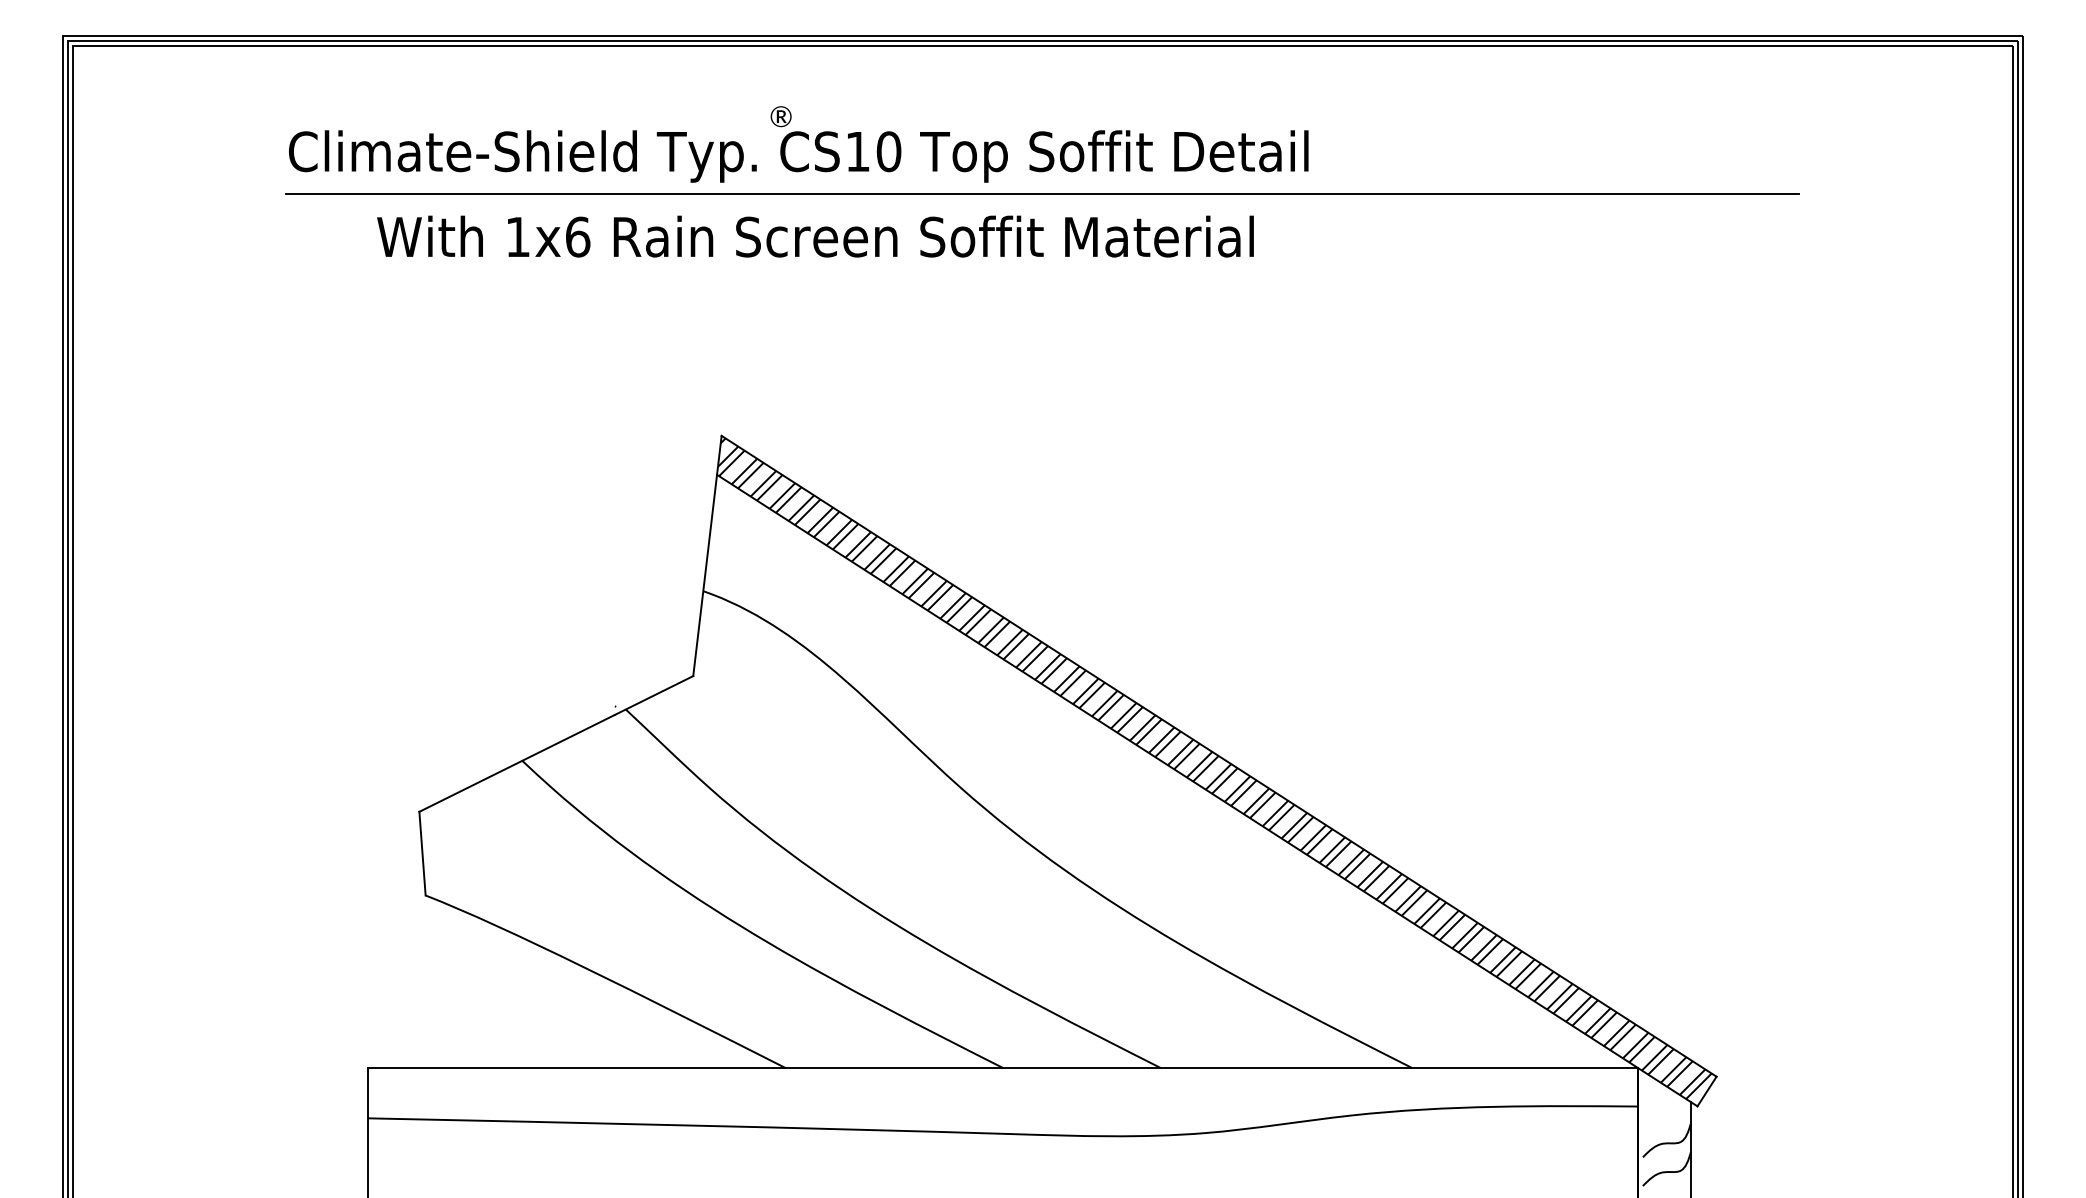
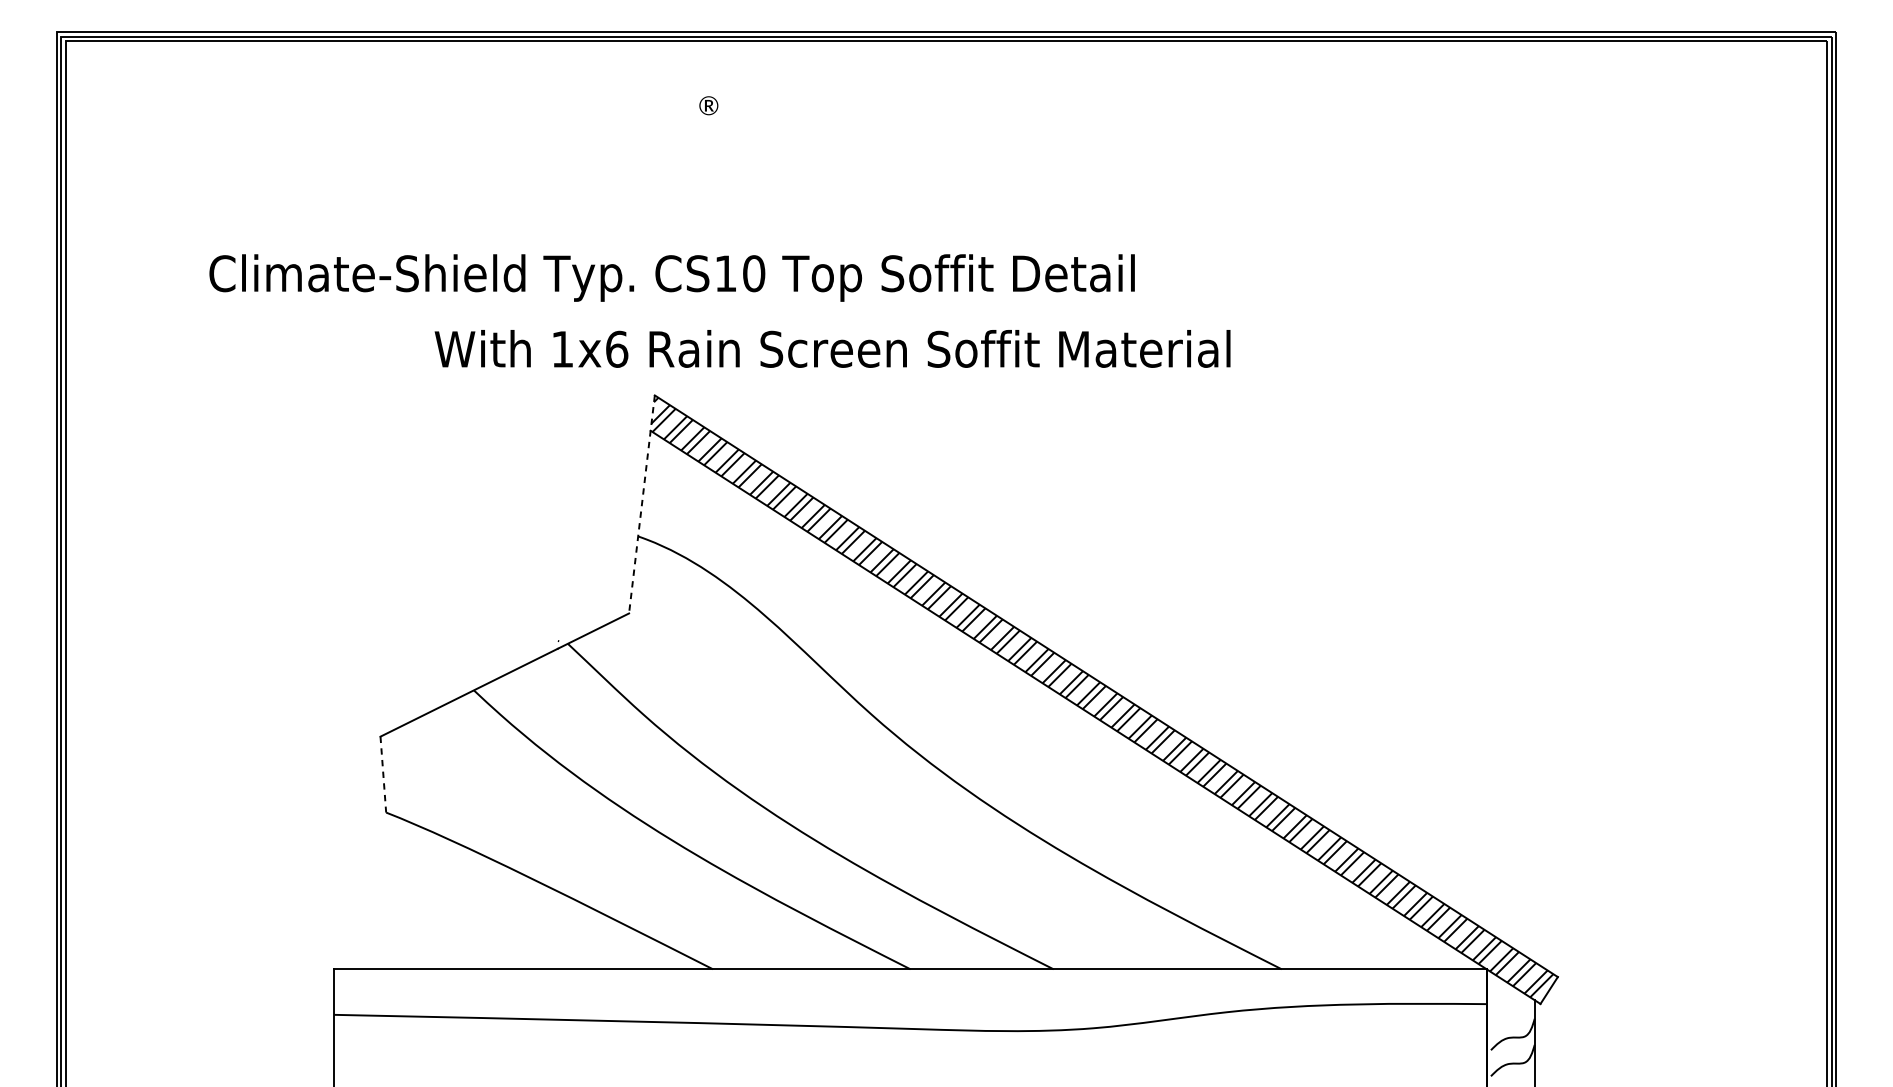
text: (798, 156) -> (671, 278), moved
line: (1042, 194) -> (946, 176), removed
text: (815, 236) -> (832, 348), moved
line: (707, 555) -> (642, 504), solid -> dashed
line: (422, 853) -> (383, 774), solid -> dashed

